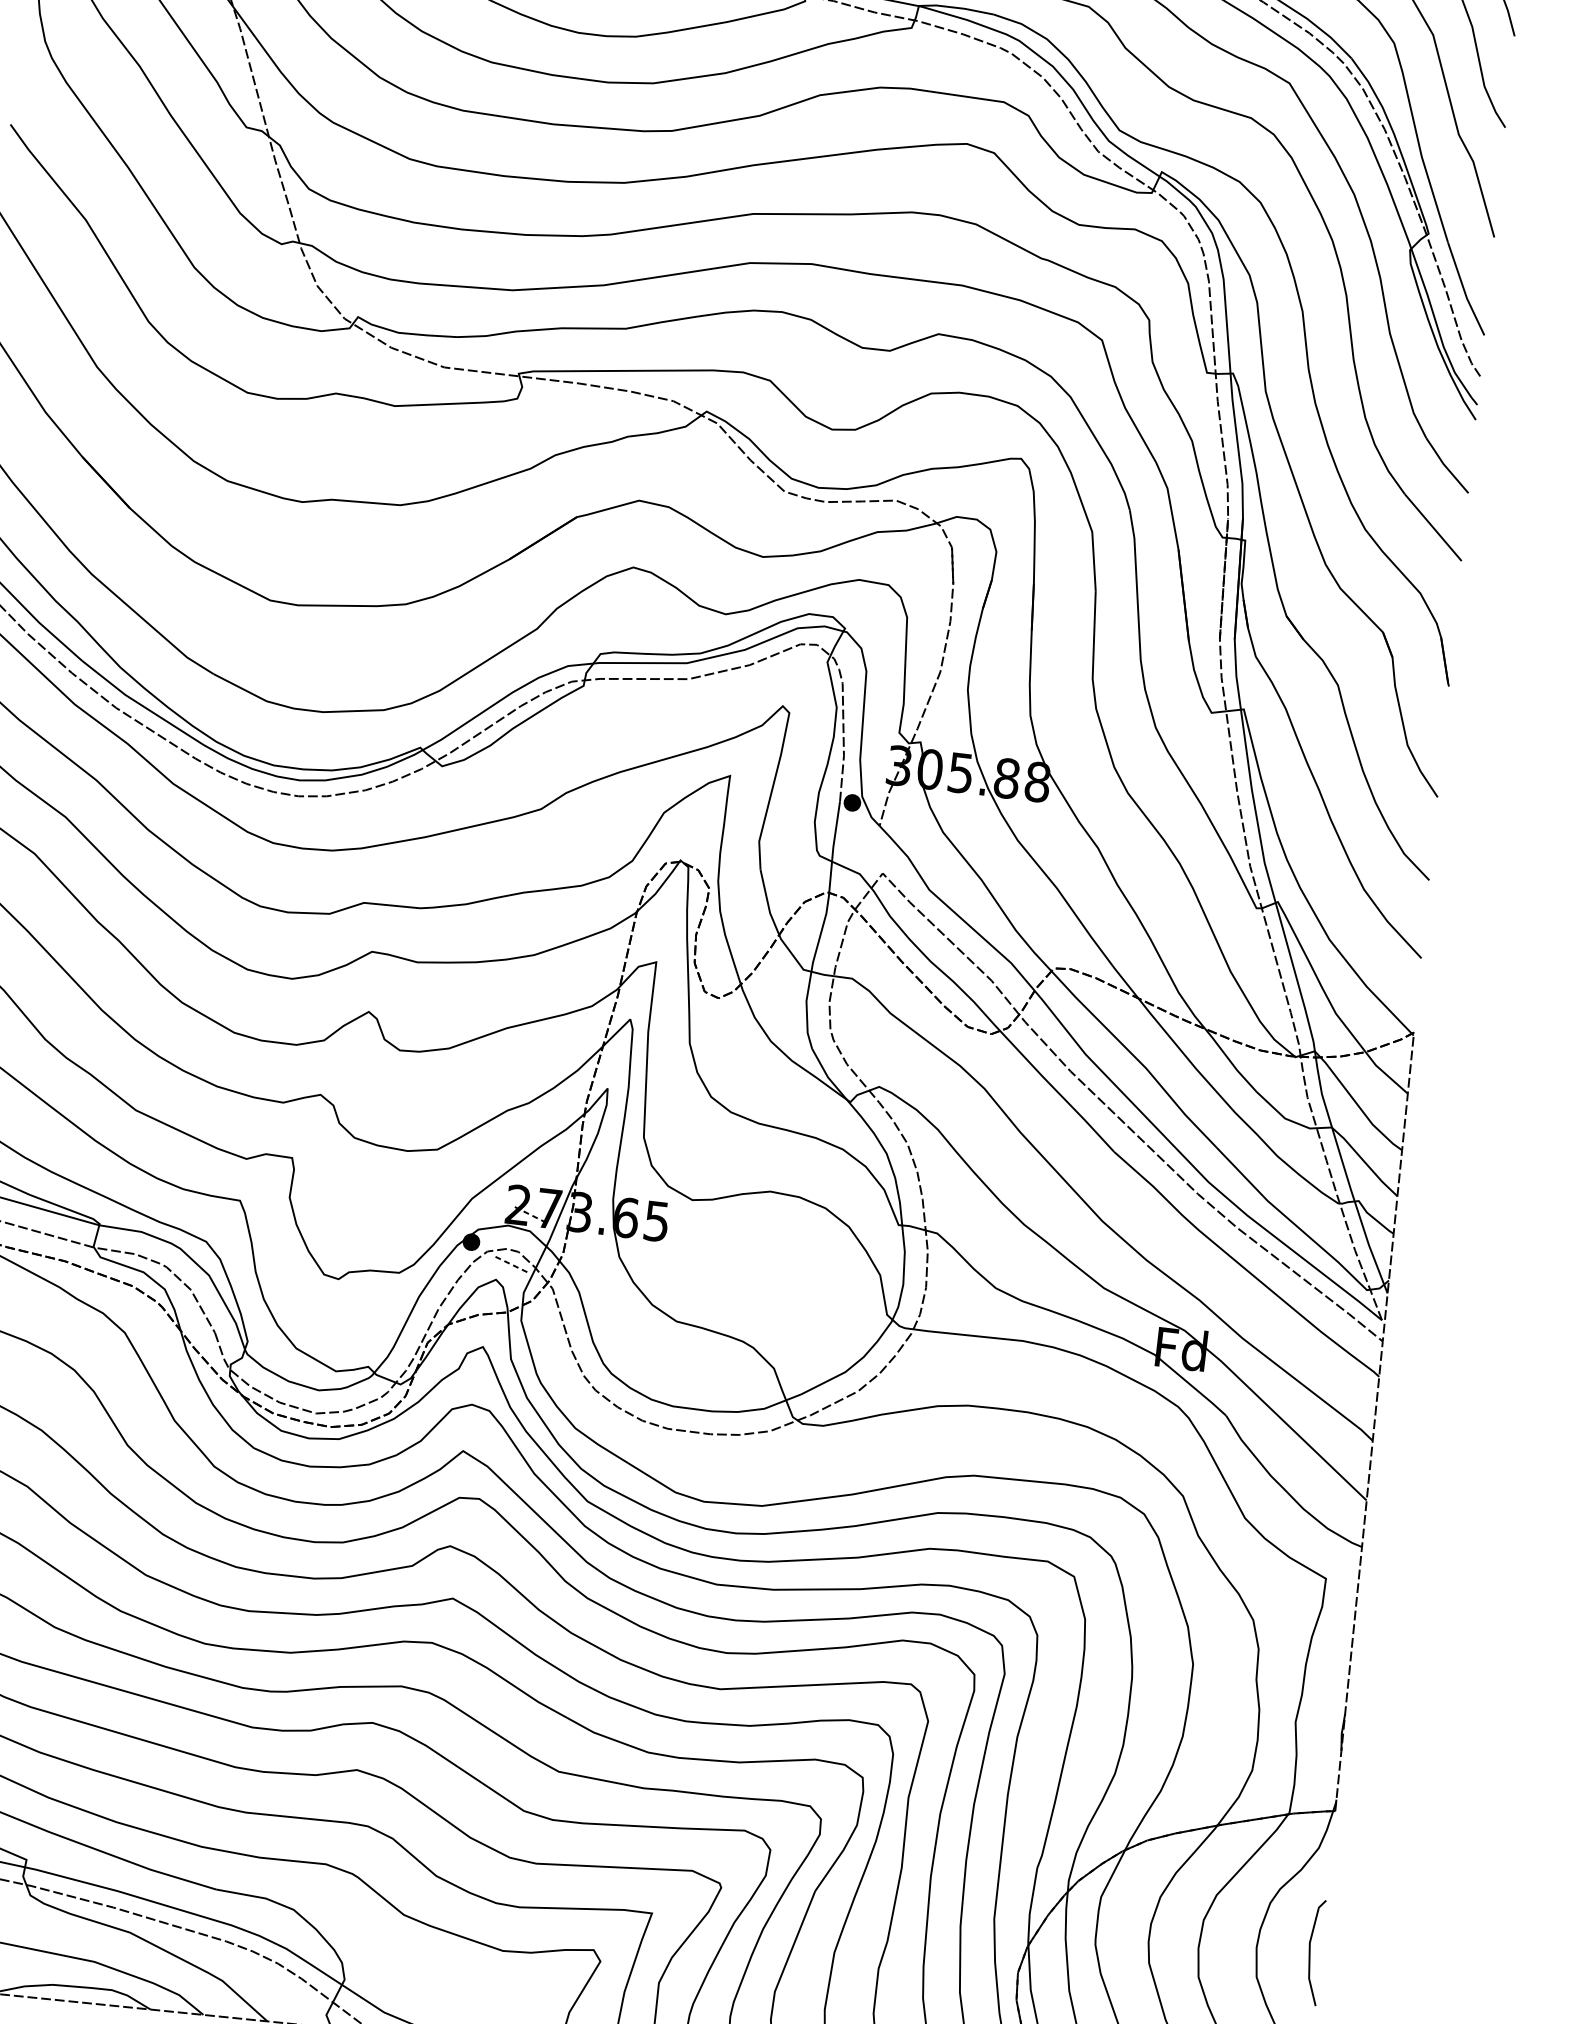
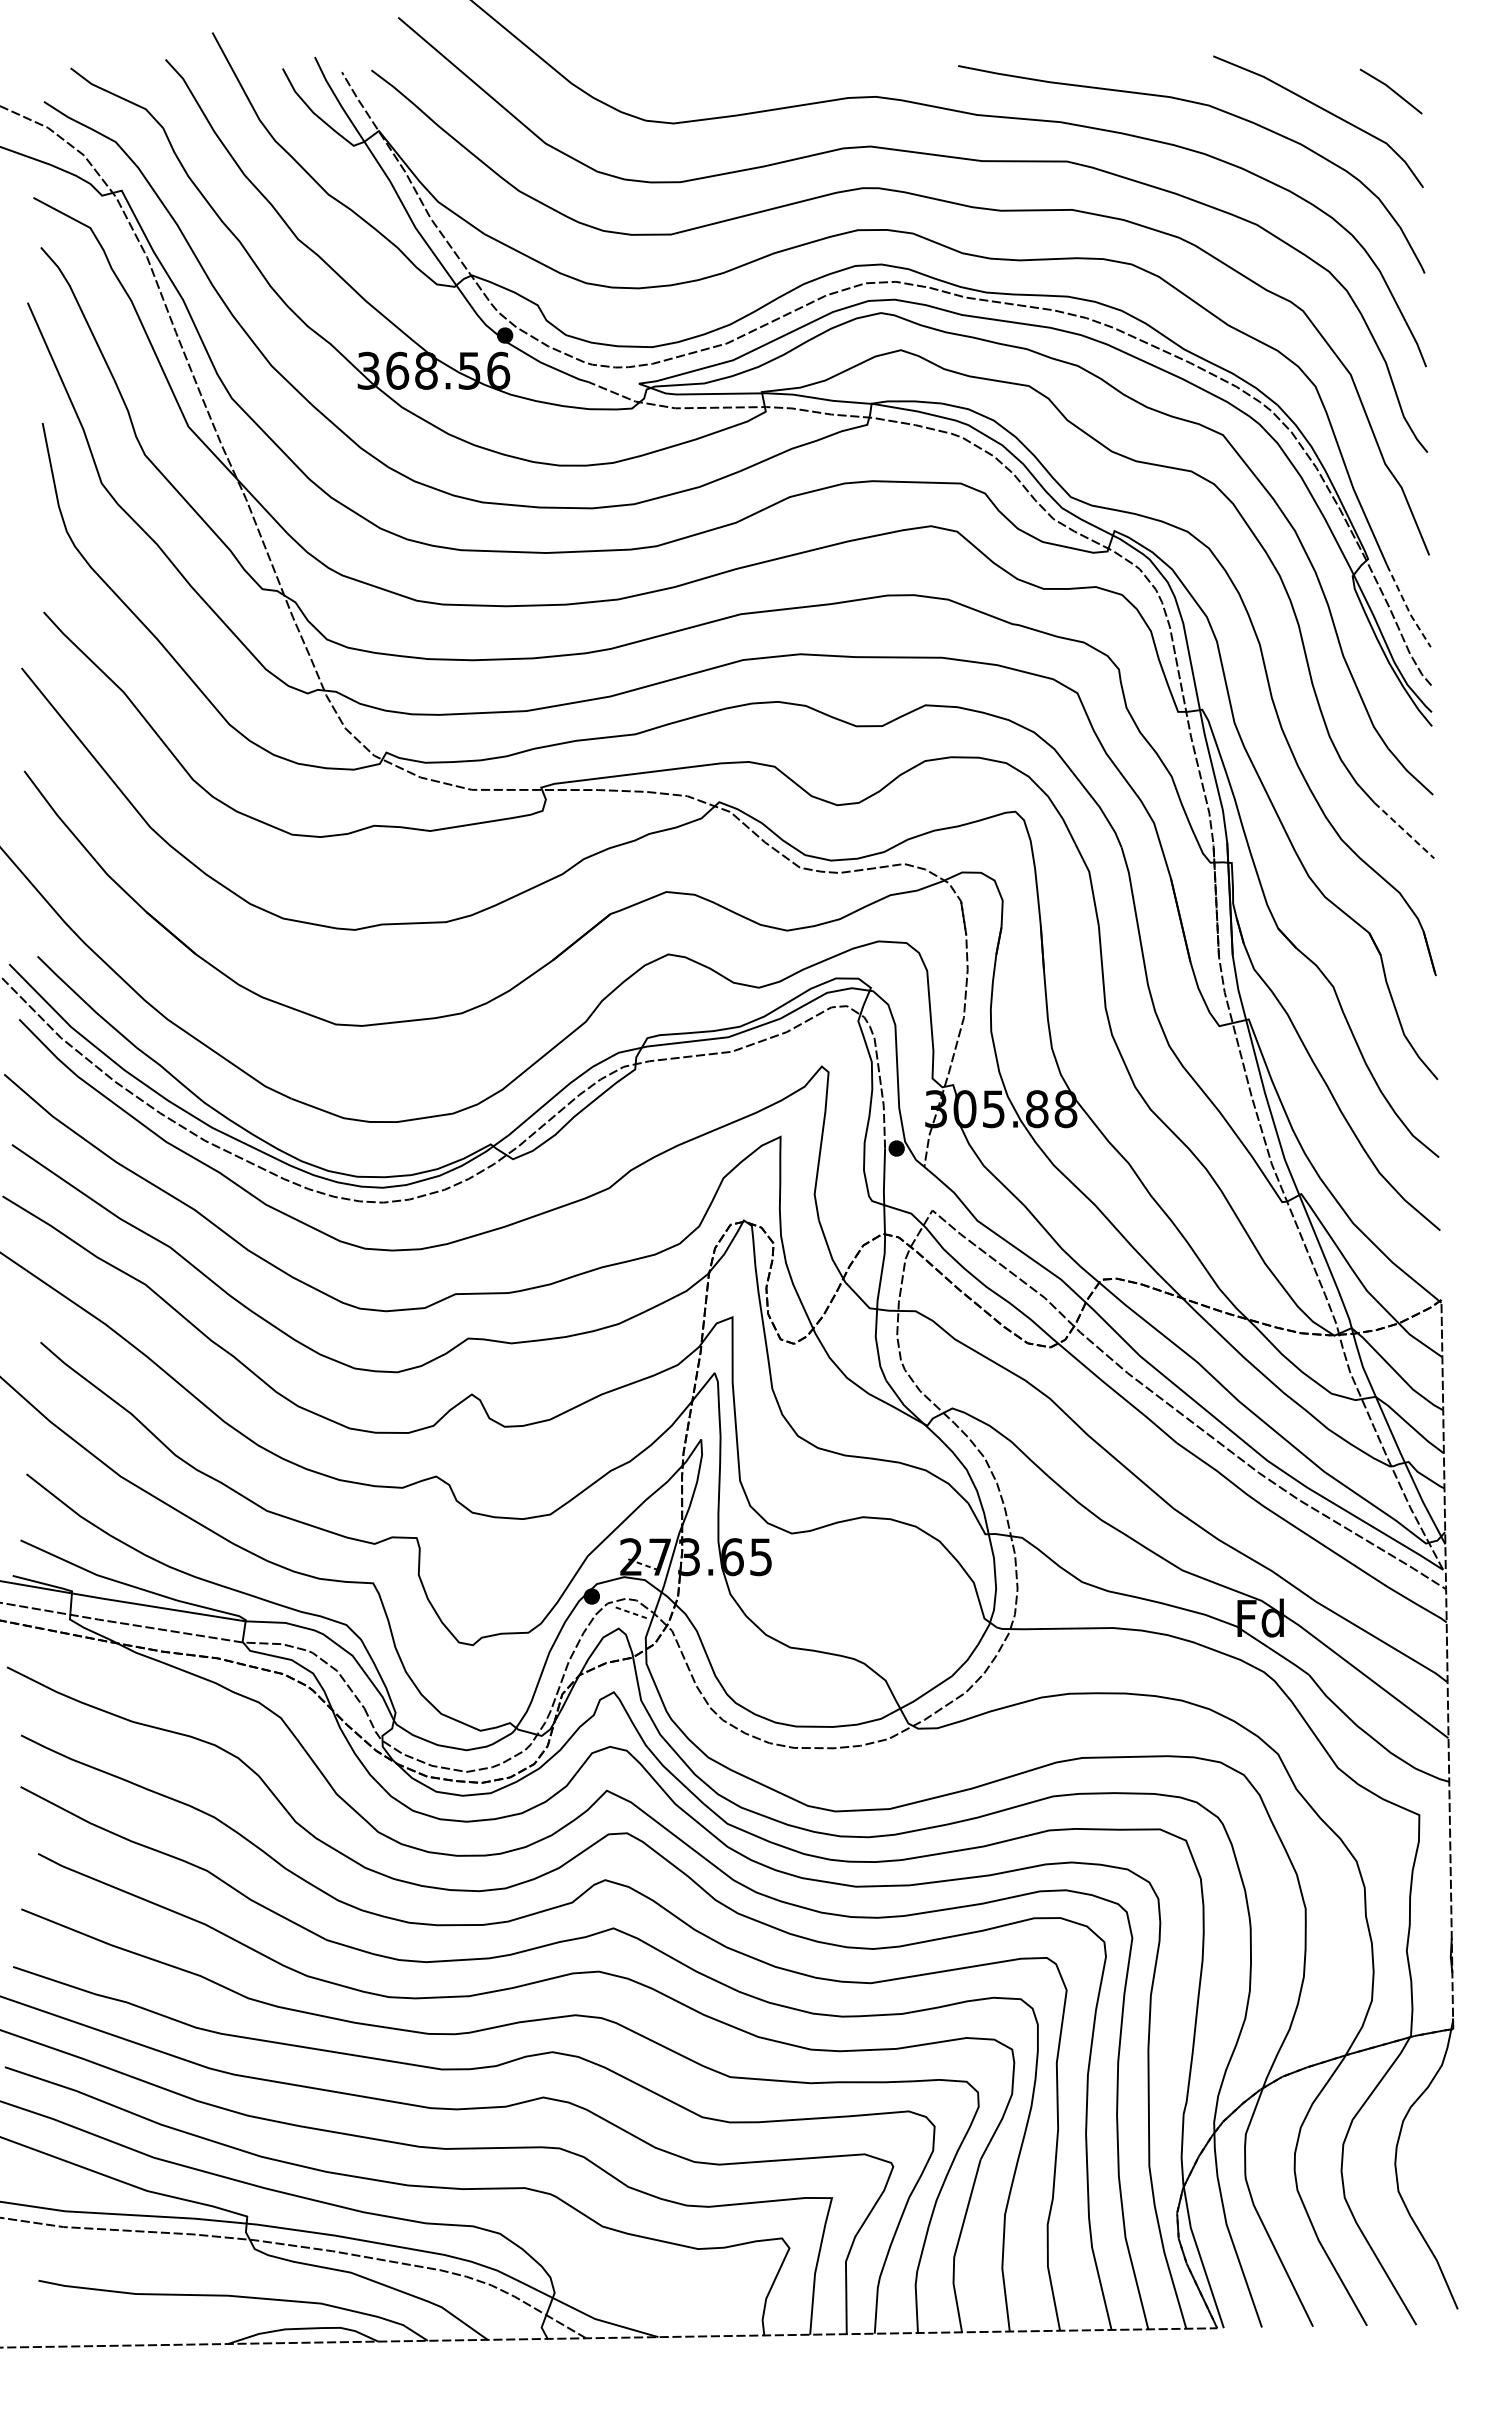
line: (1464, 290) -> (1407, 607), solid -> dashed
line: (1433, 527) -> (1404, 830), solid -> dashed
line: (1310, 1951) -> (1445, 2161), removed

